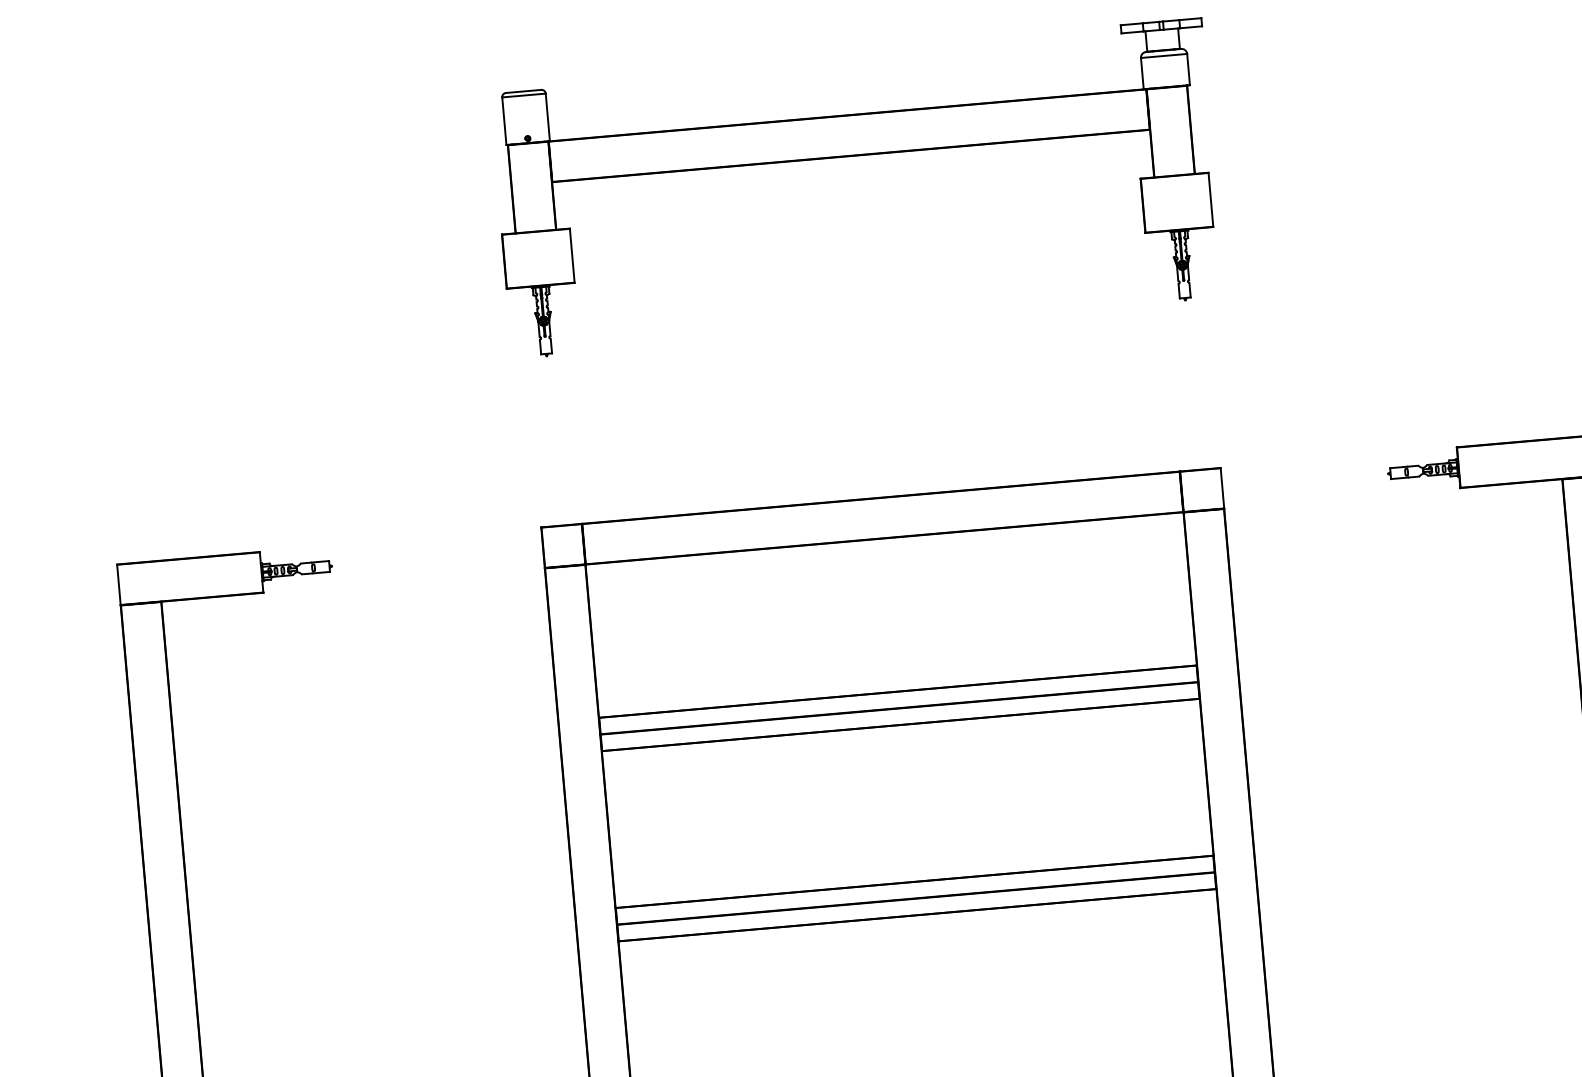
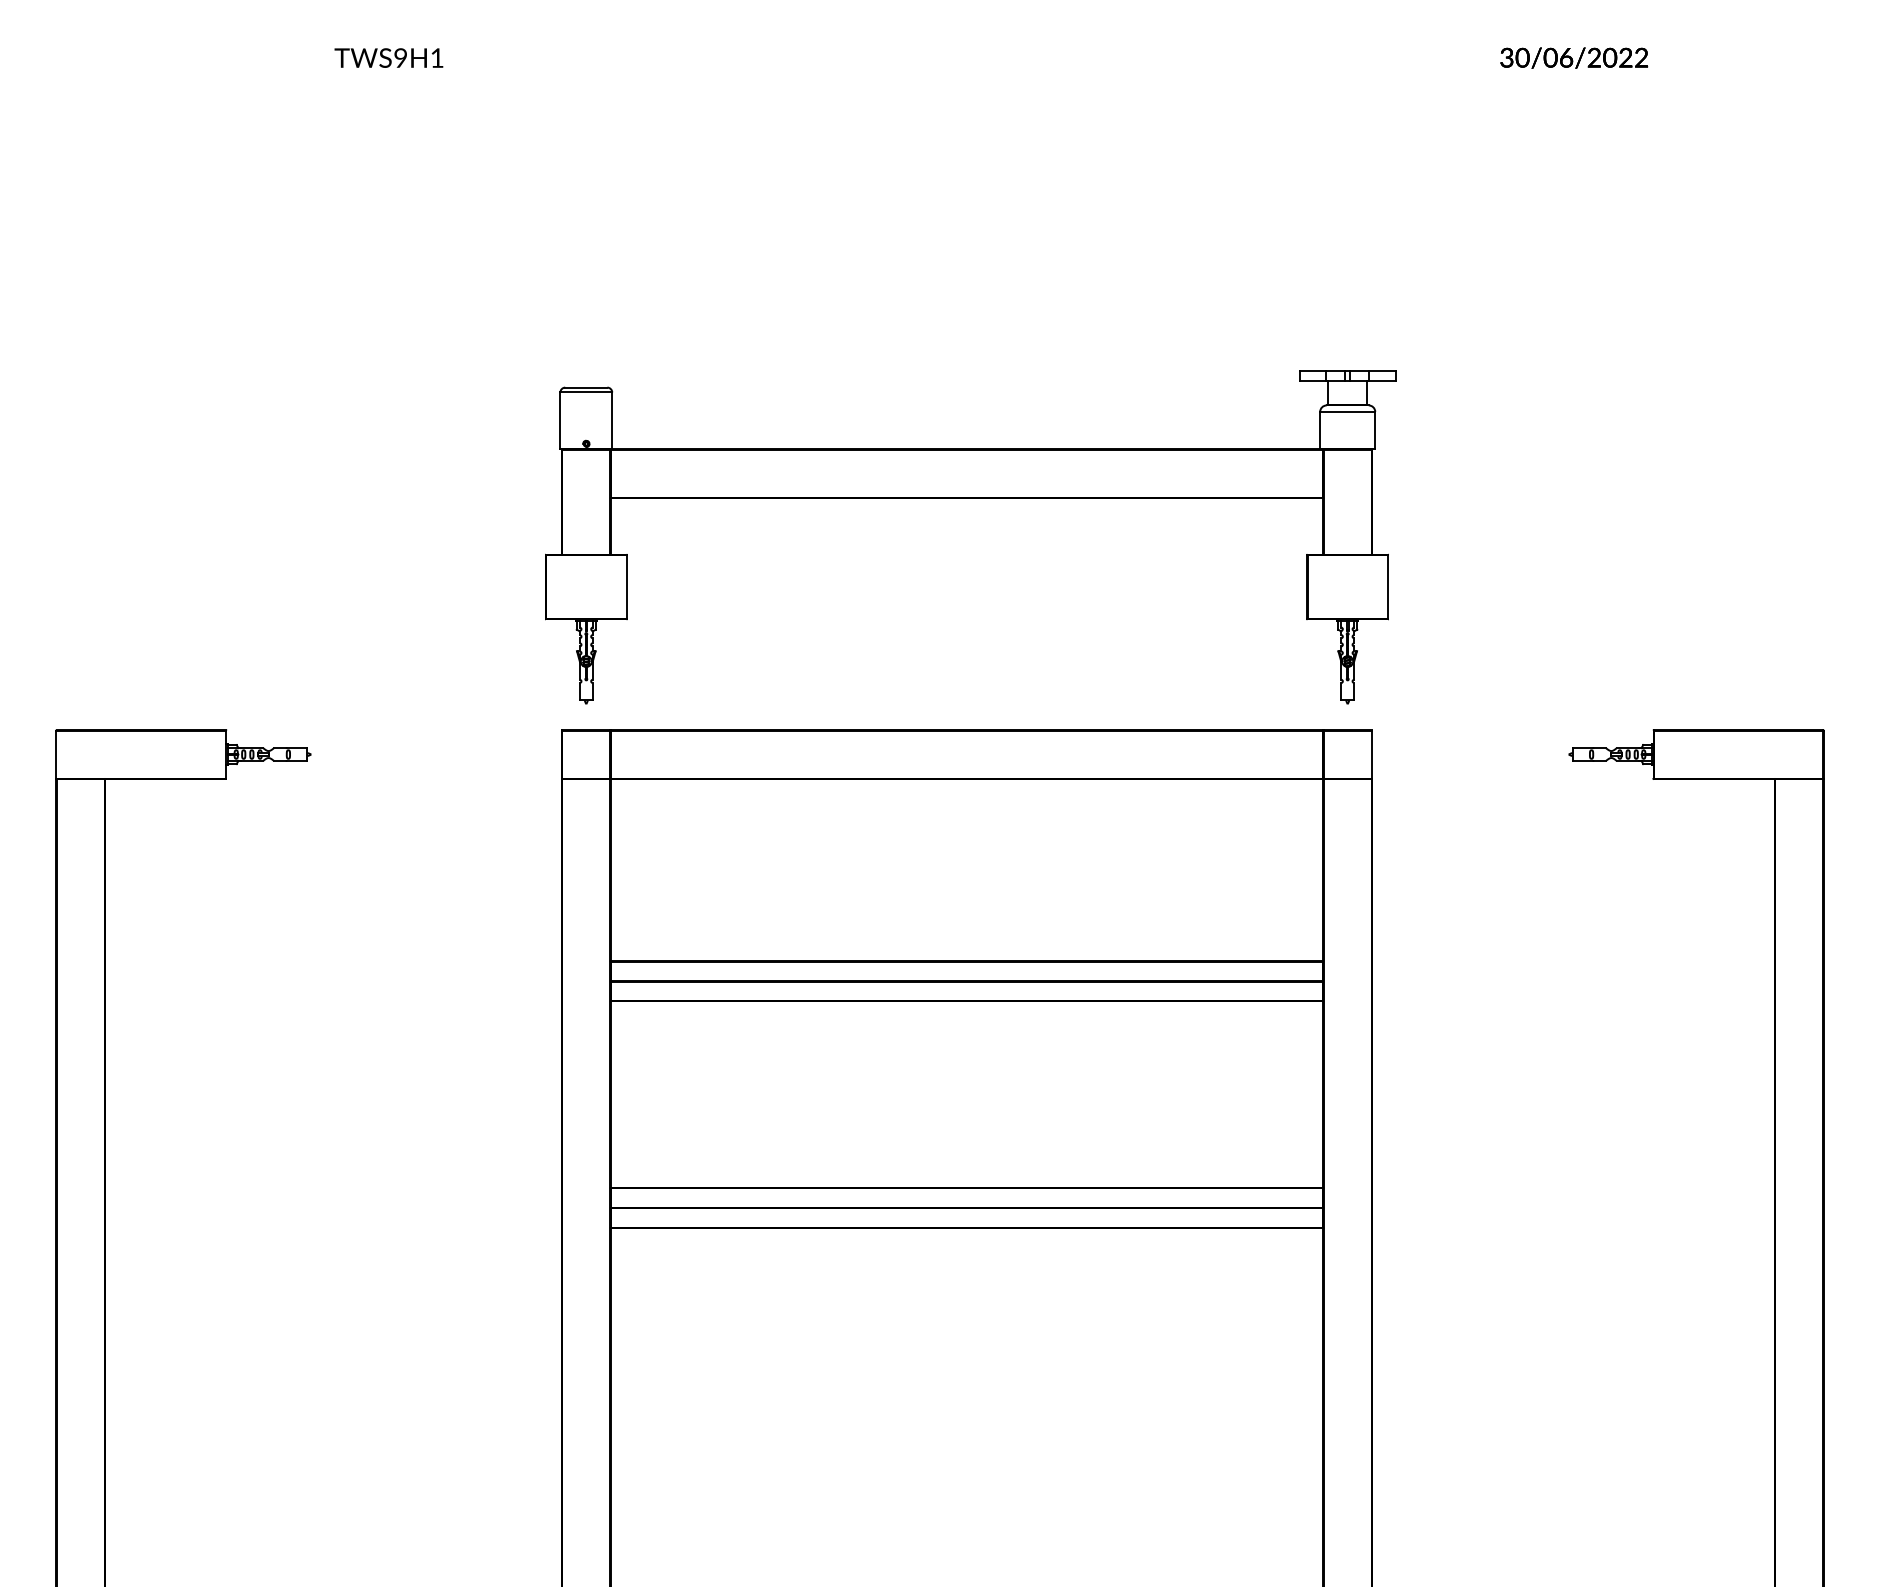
part: (854, 156) -> (970, 498), moved

